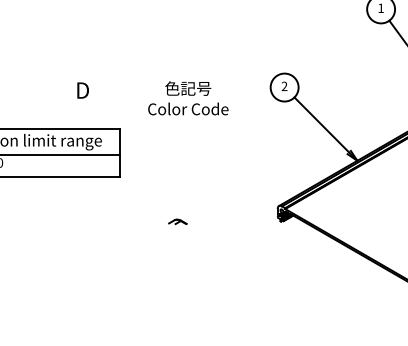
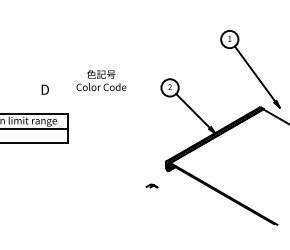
text: (188, 98) -> (101, 80), moved
part: (177, 220) -> (151, 185), moved

